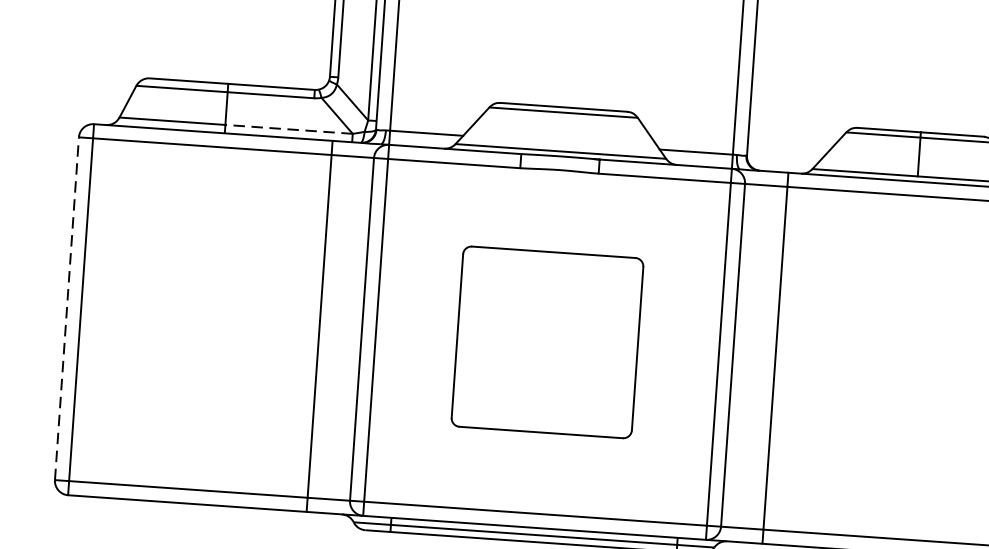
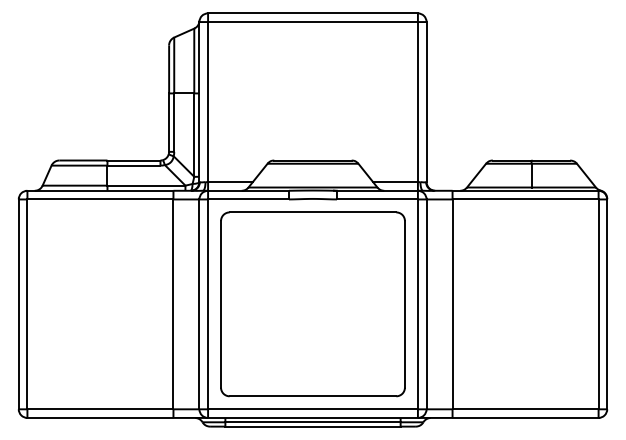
line: (289, 129) -> (146, 185), dashed -> solid
line: (66, 308) -> (18, 304), dashed -> solid
part: (546, 342) -> (312, 304), size x1.67

